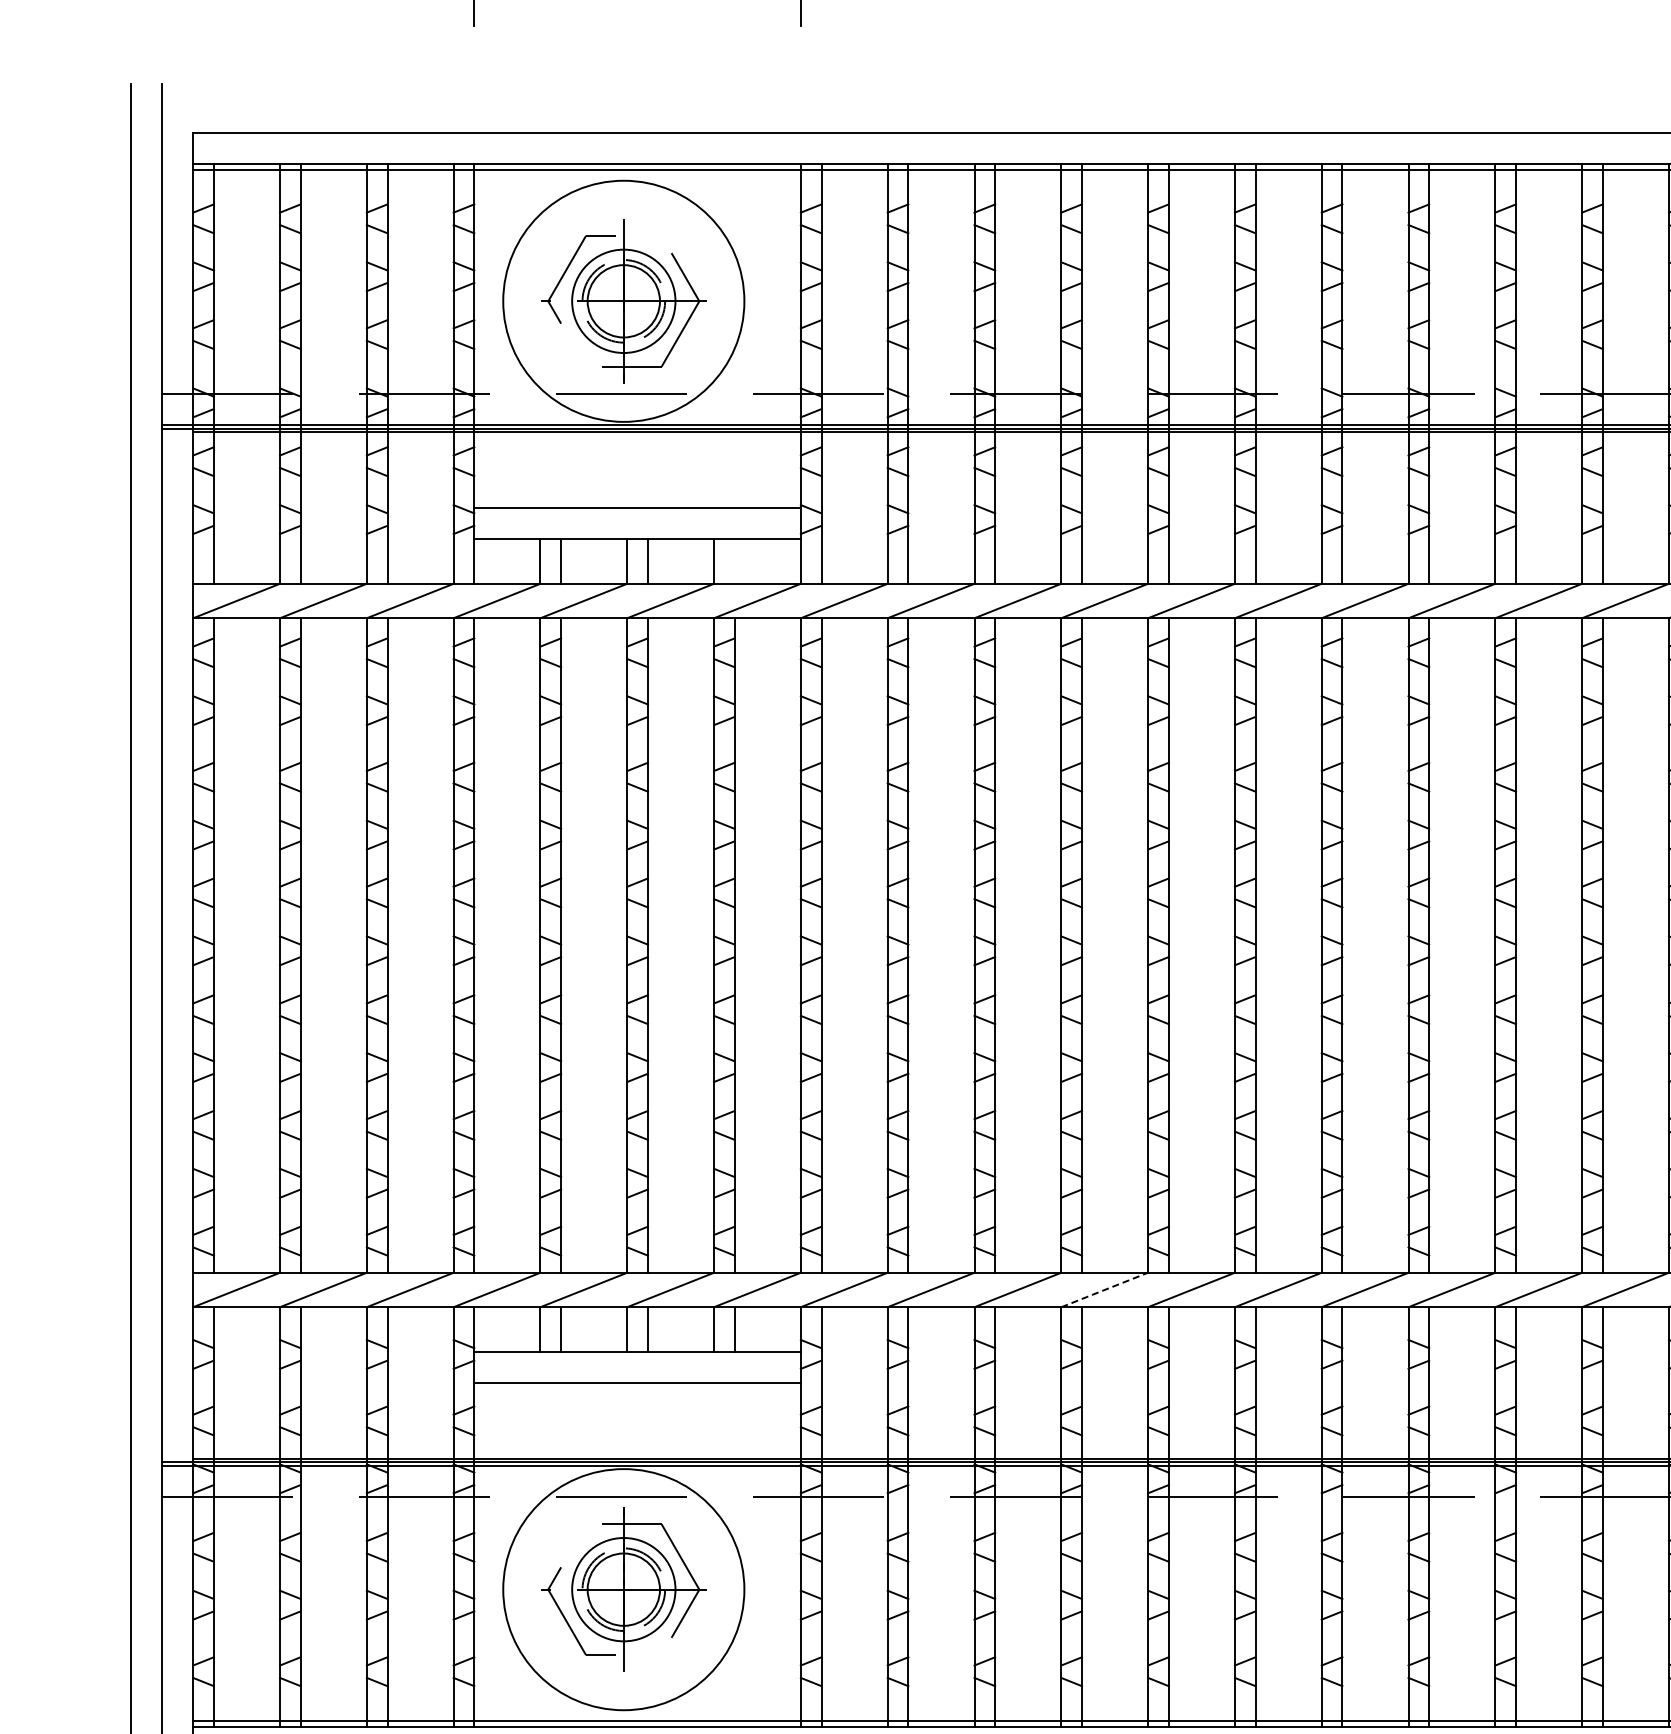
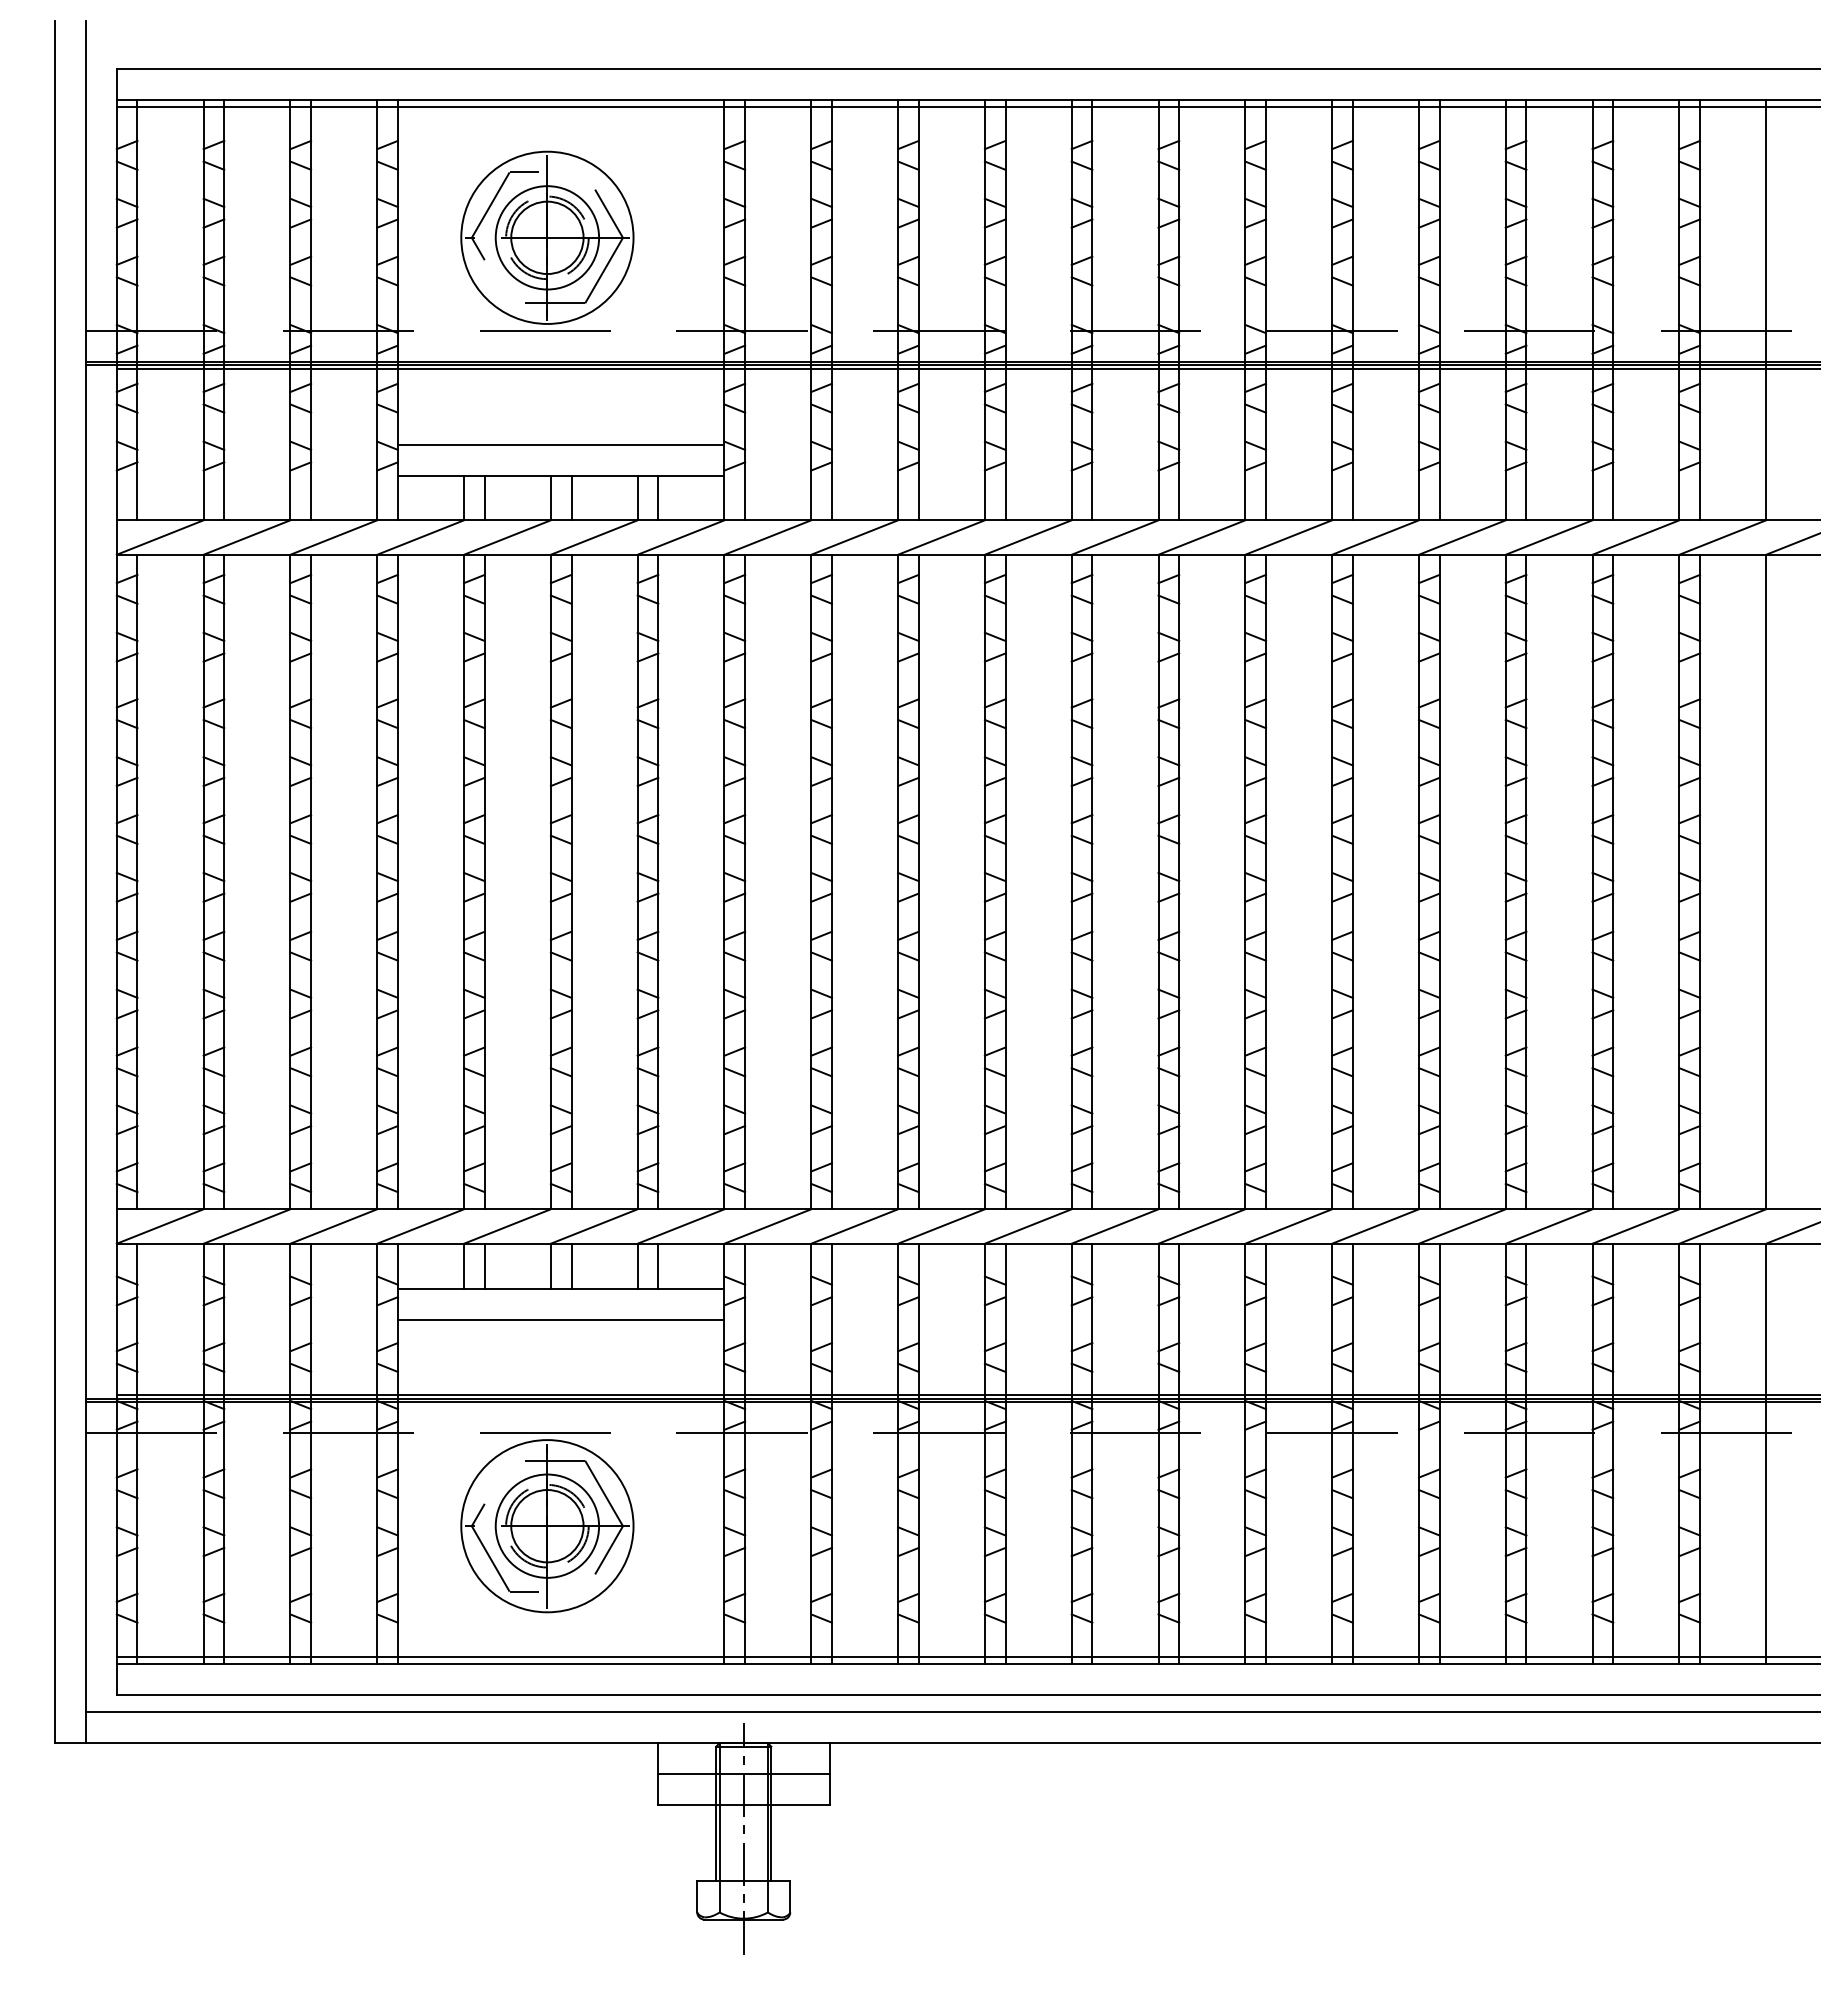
circle: (623, 300) -> (547, 237), size x0.71
line: (734, 560) -> (658, 497), added
line: (1104, 1289) -> (1028, 1226), dashed -> solid
circle: (623, 1589) -> (547, 1526), size x0.71

